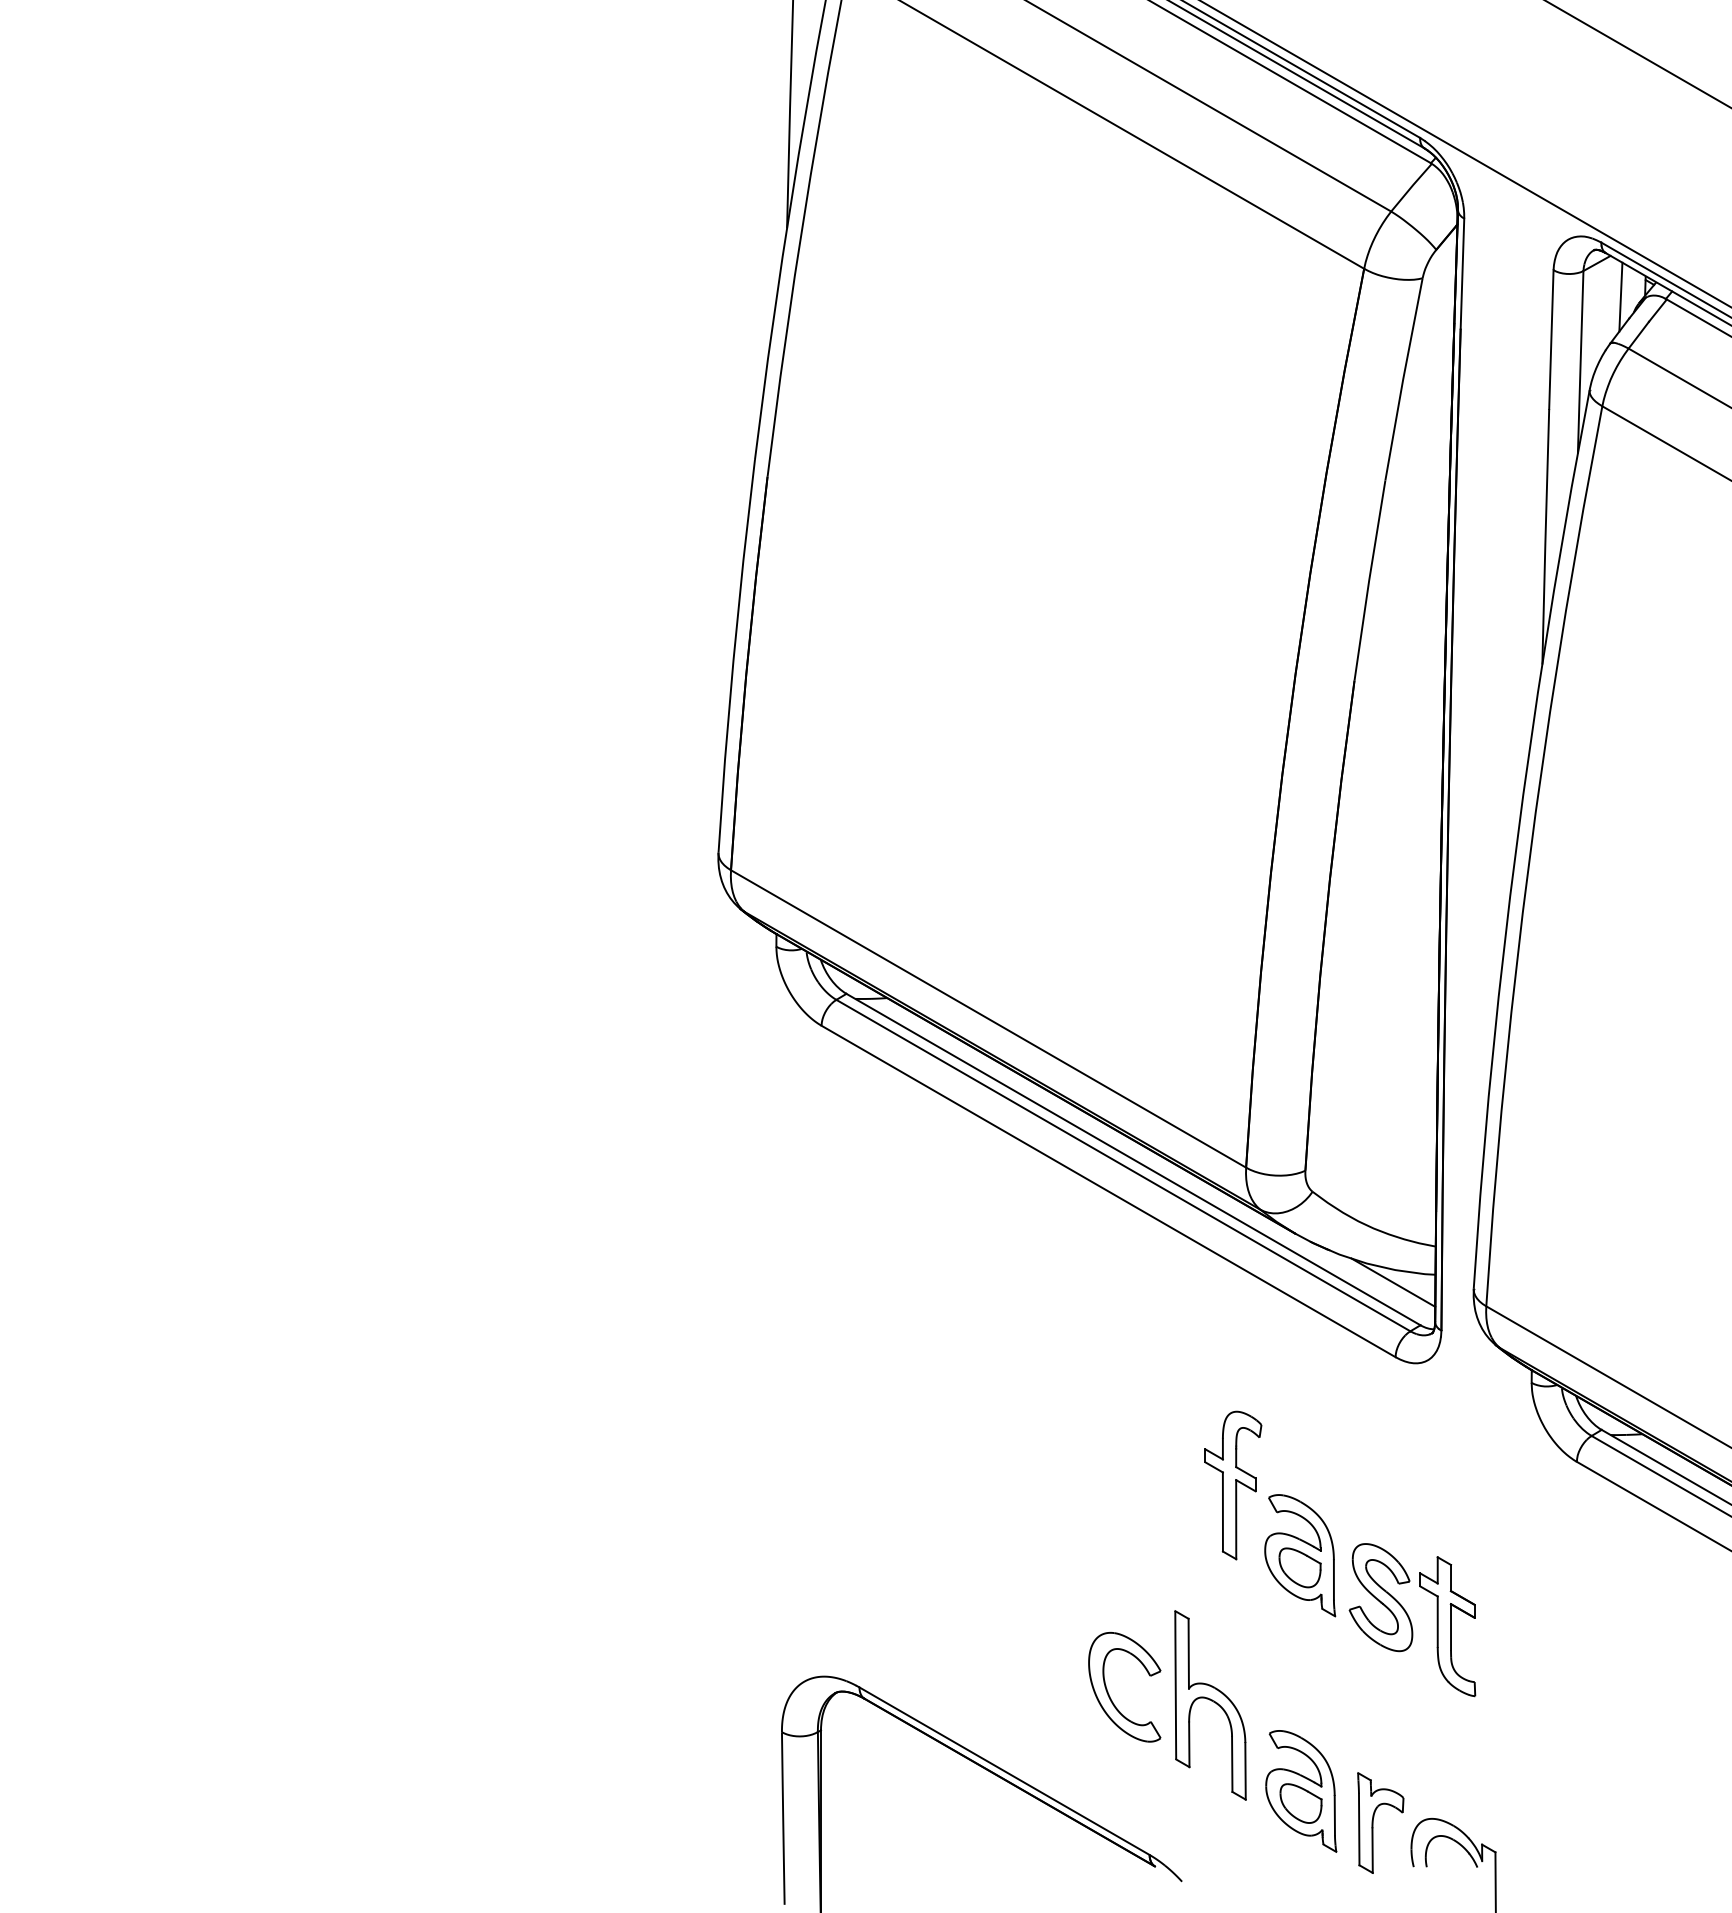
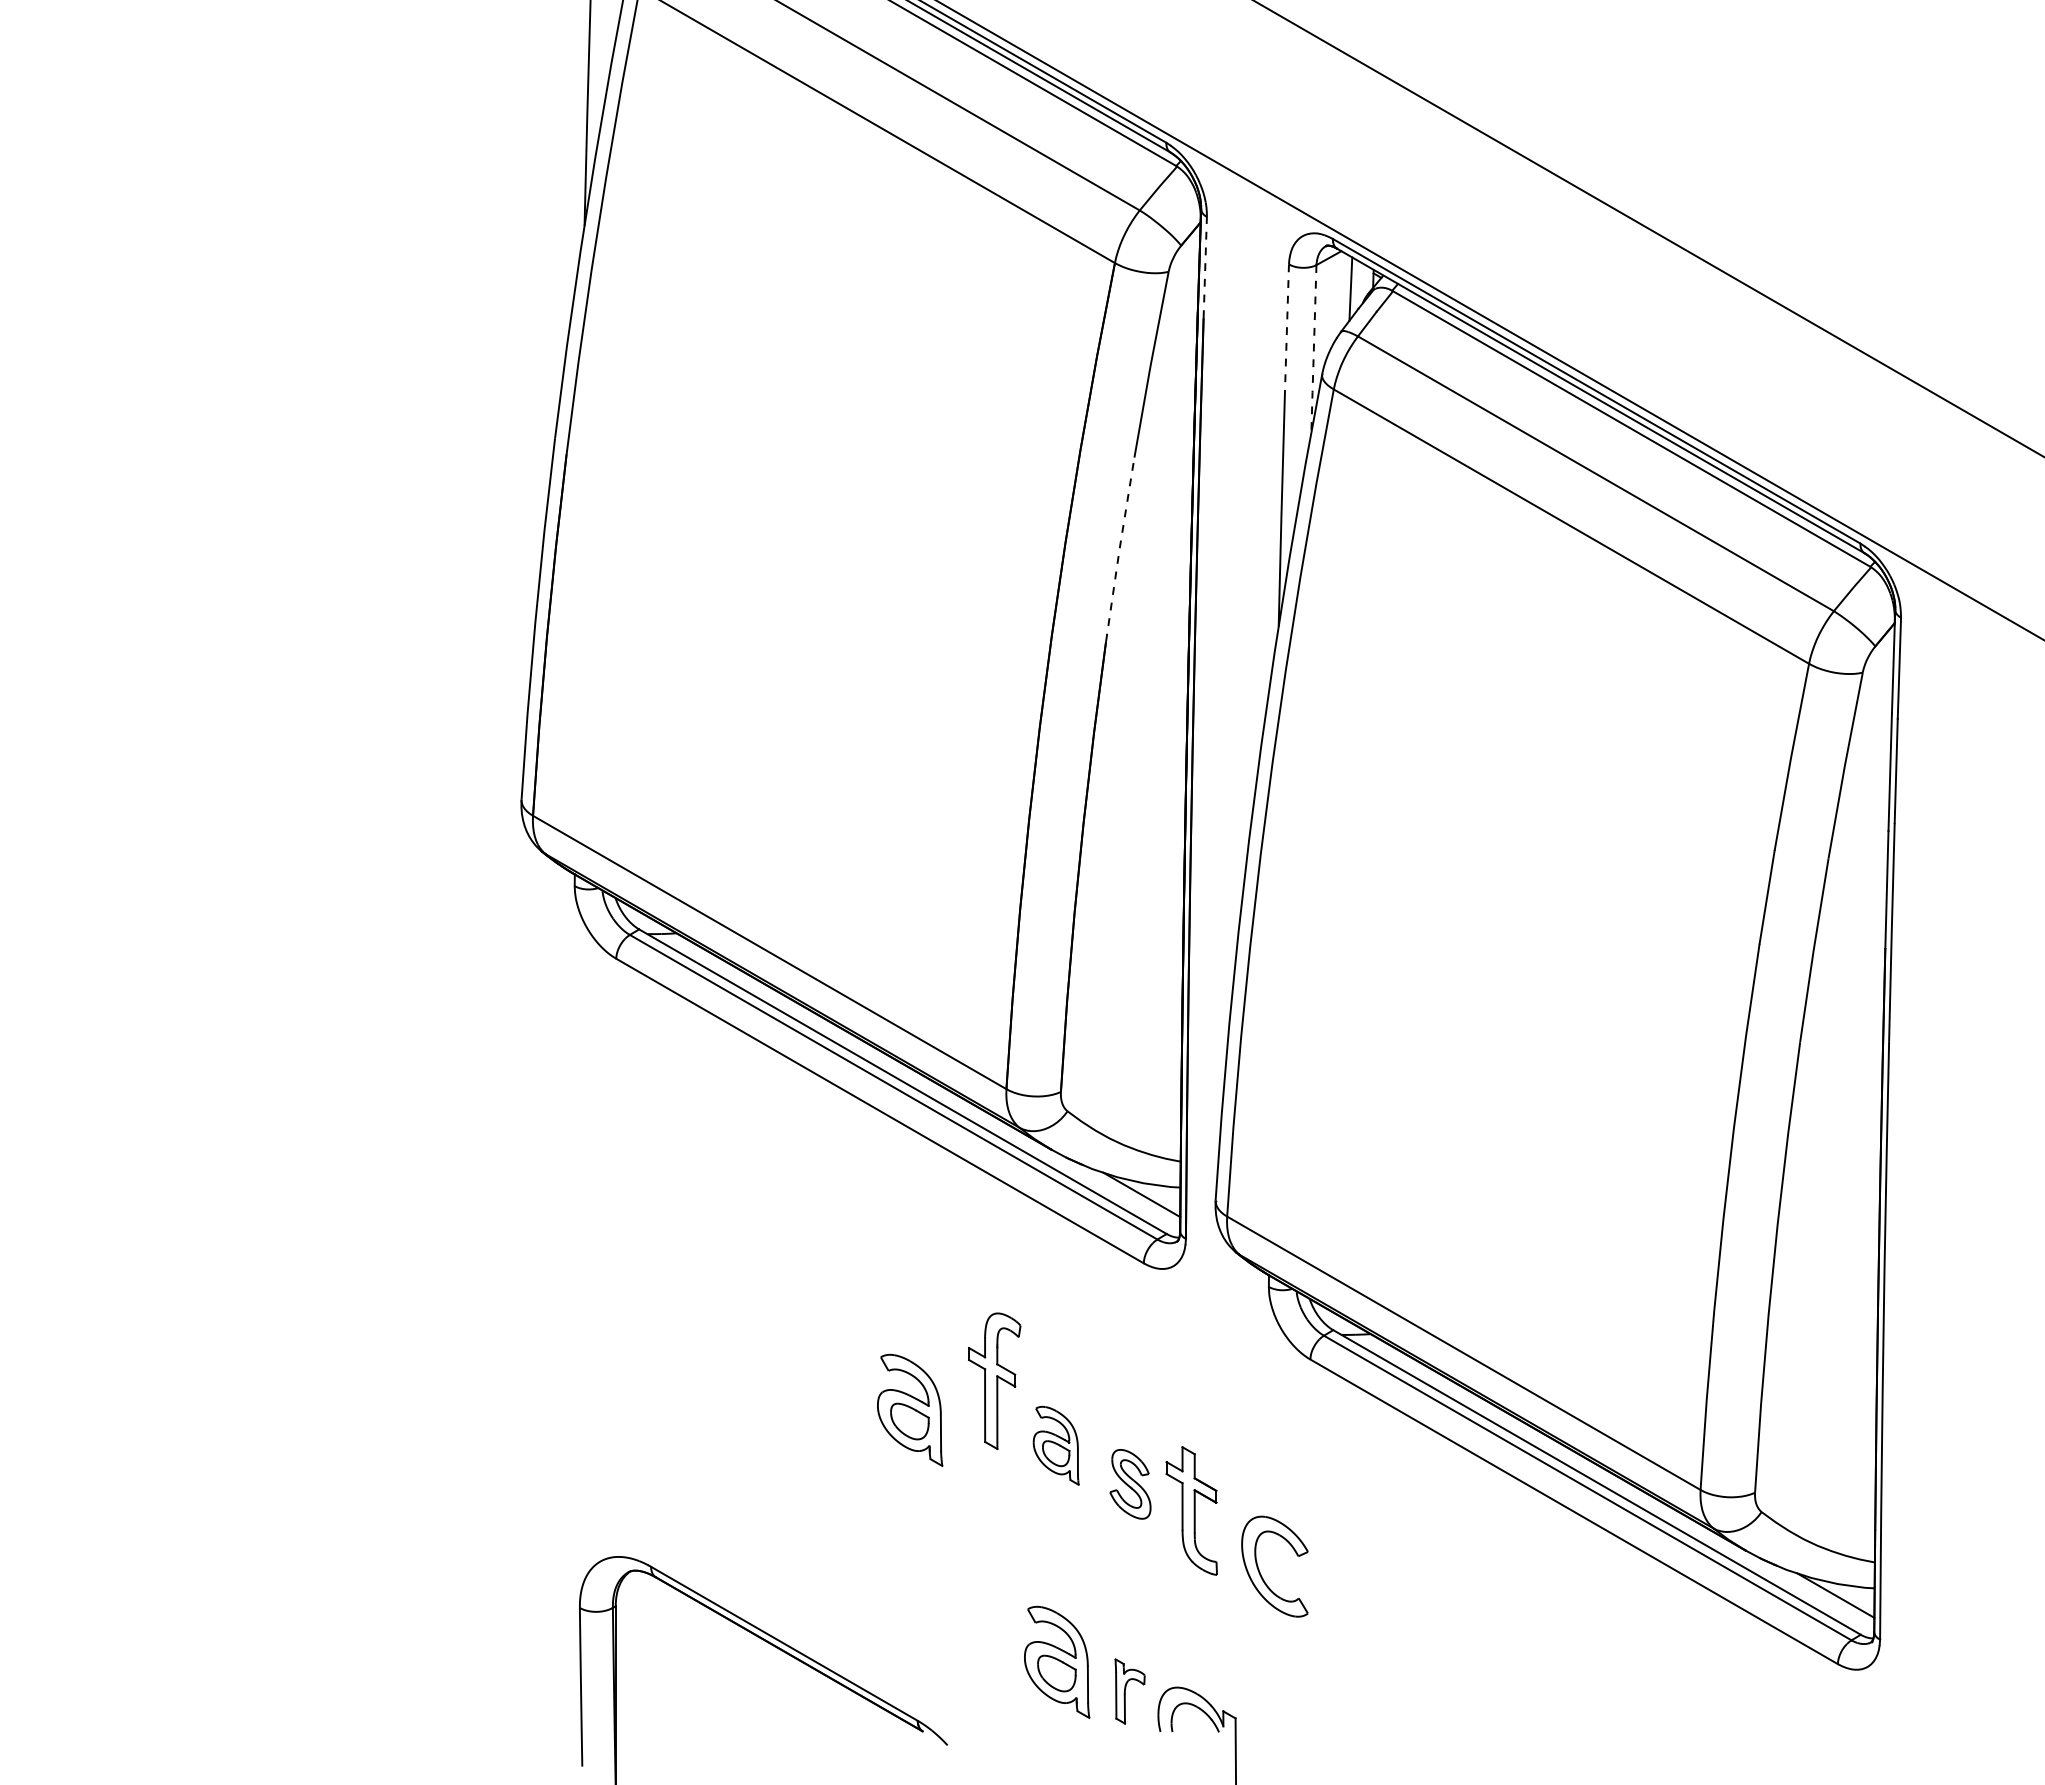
line: (1462, 273) -> (1205, 267), solid -> dashed
line: (1550, 339) -> (1286, 328), solid -> dashed
line: (1580, 362) -> (1313, 349), solid -> dashed
line: (1369, 580) -> (1119, 549), solid -> dashed
part: (1141, 1516) -> (910, 1409), added
part: (1300, 1555) -> (1056, 1445), size x0.7
part: (1381, 1597) -> (1130, 1484), size x0.7
part: (1109, 1692) -> (1260, 1571), moved
part: (1210, 1704) -> (973, 1582), removed
part: (1380, 1823) -> (1129, 1691), size x0.7

